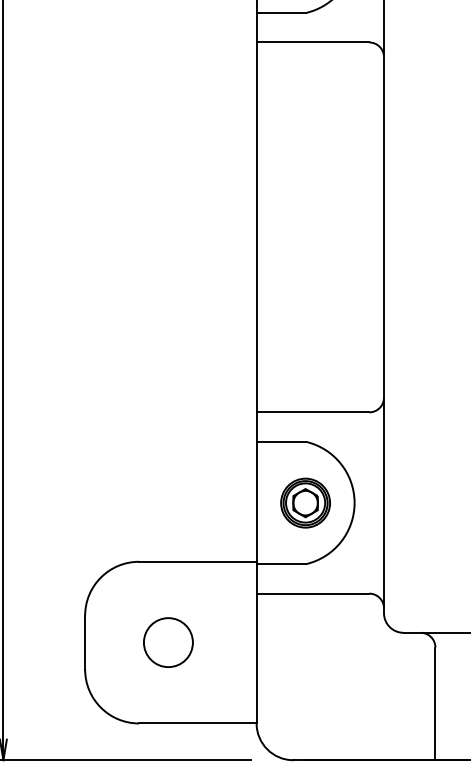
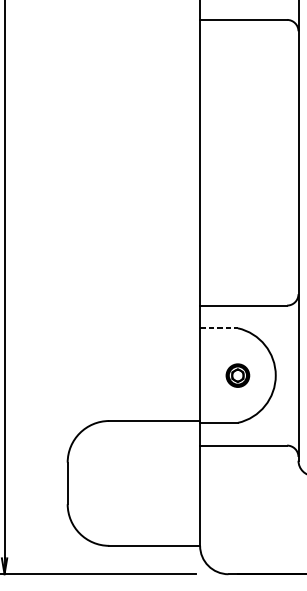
line: (281, 441) -> (219, 328), solid -> dashed
part: (305, 502) -> (237, 375), size x0.6
circle: (168, 642) -> (132, 483), removed

